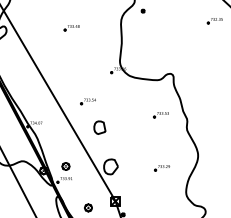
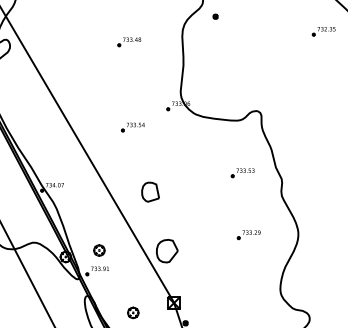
part: (71, 28) -> (128, 42), moved
part: (87, 101) -> (131, 127), moved
part: (161, 168) -> (247, 235), moved

